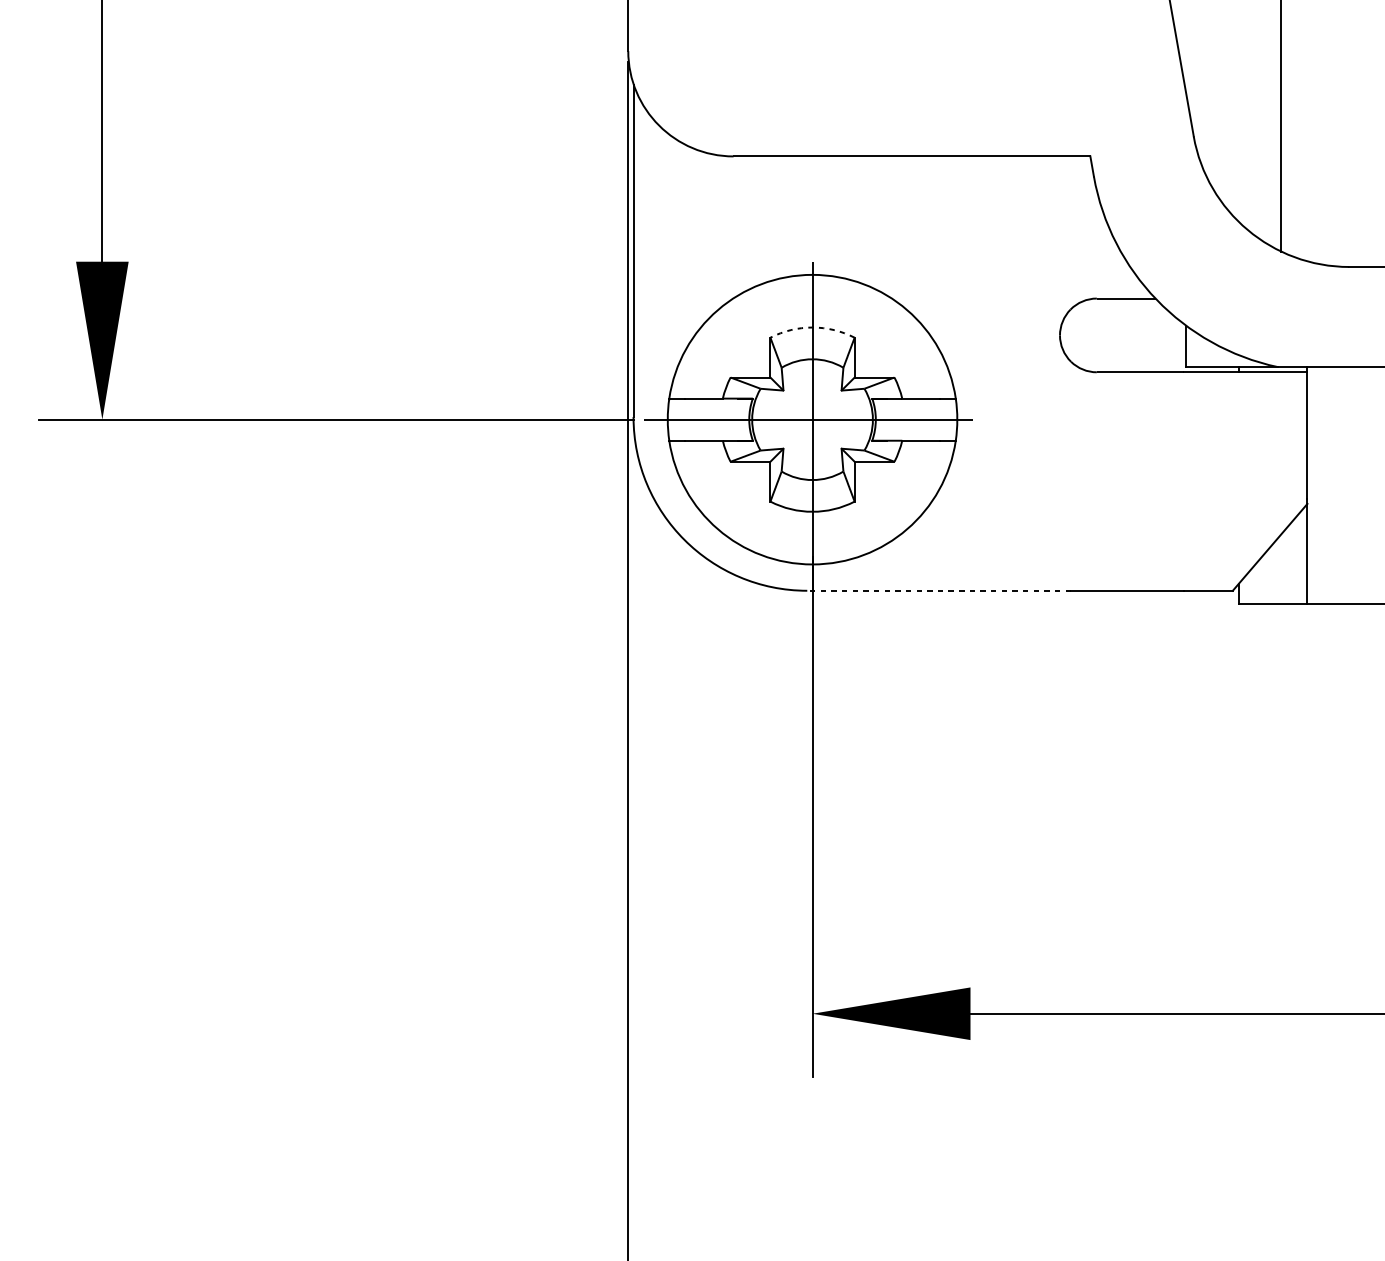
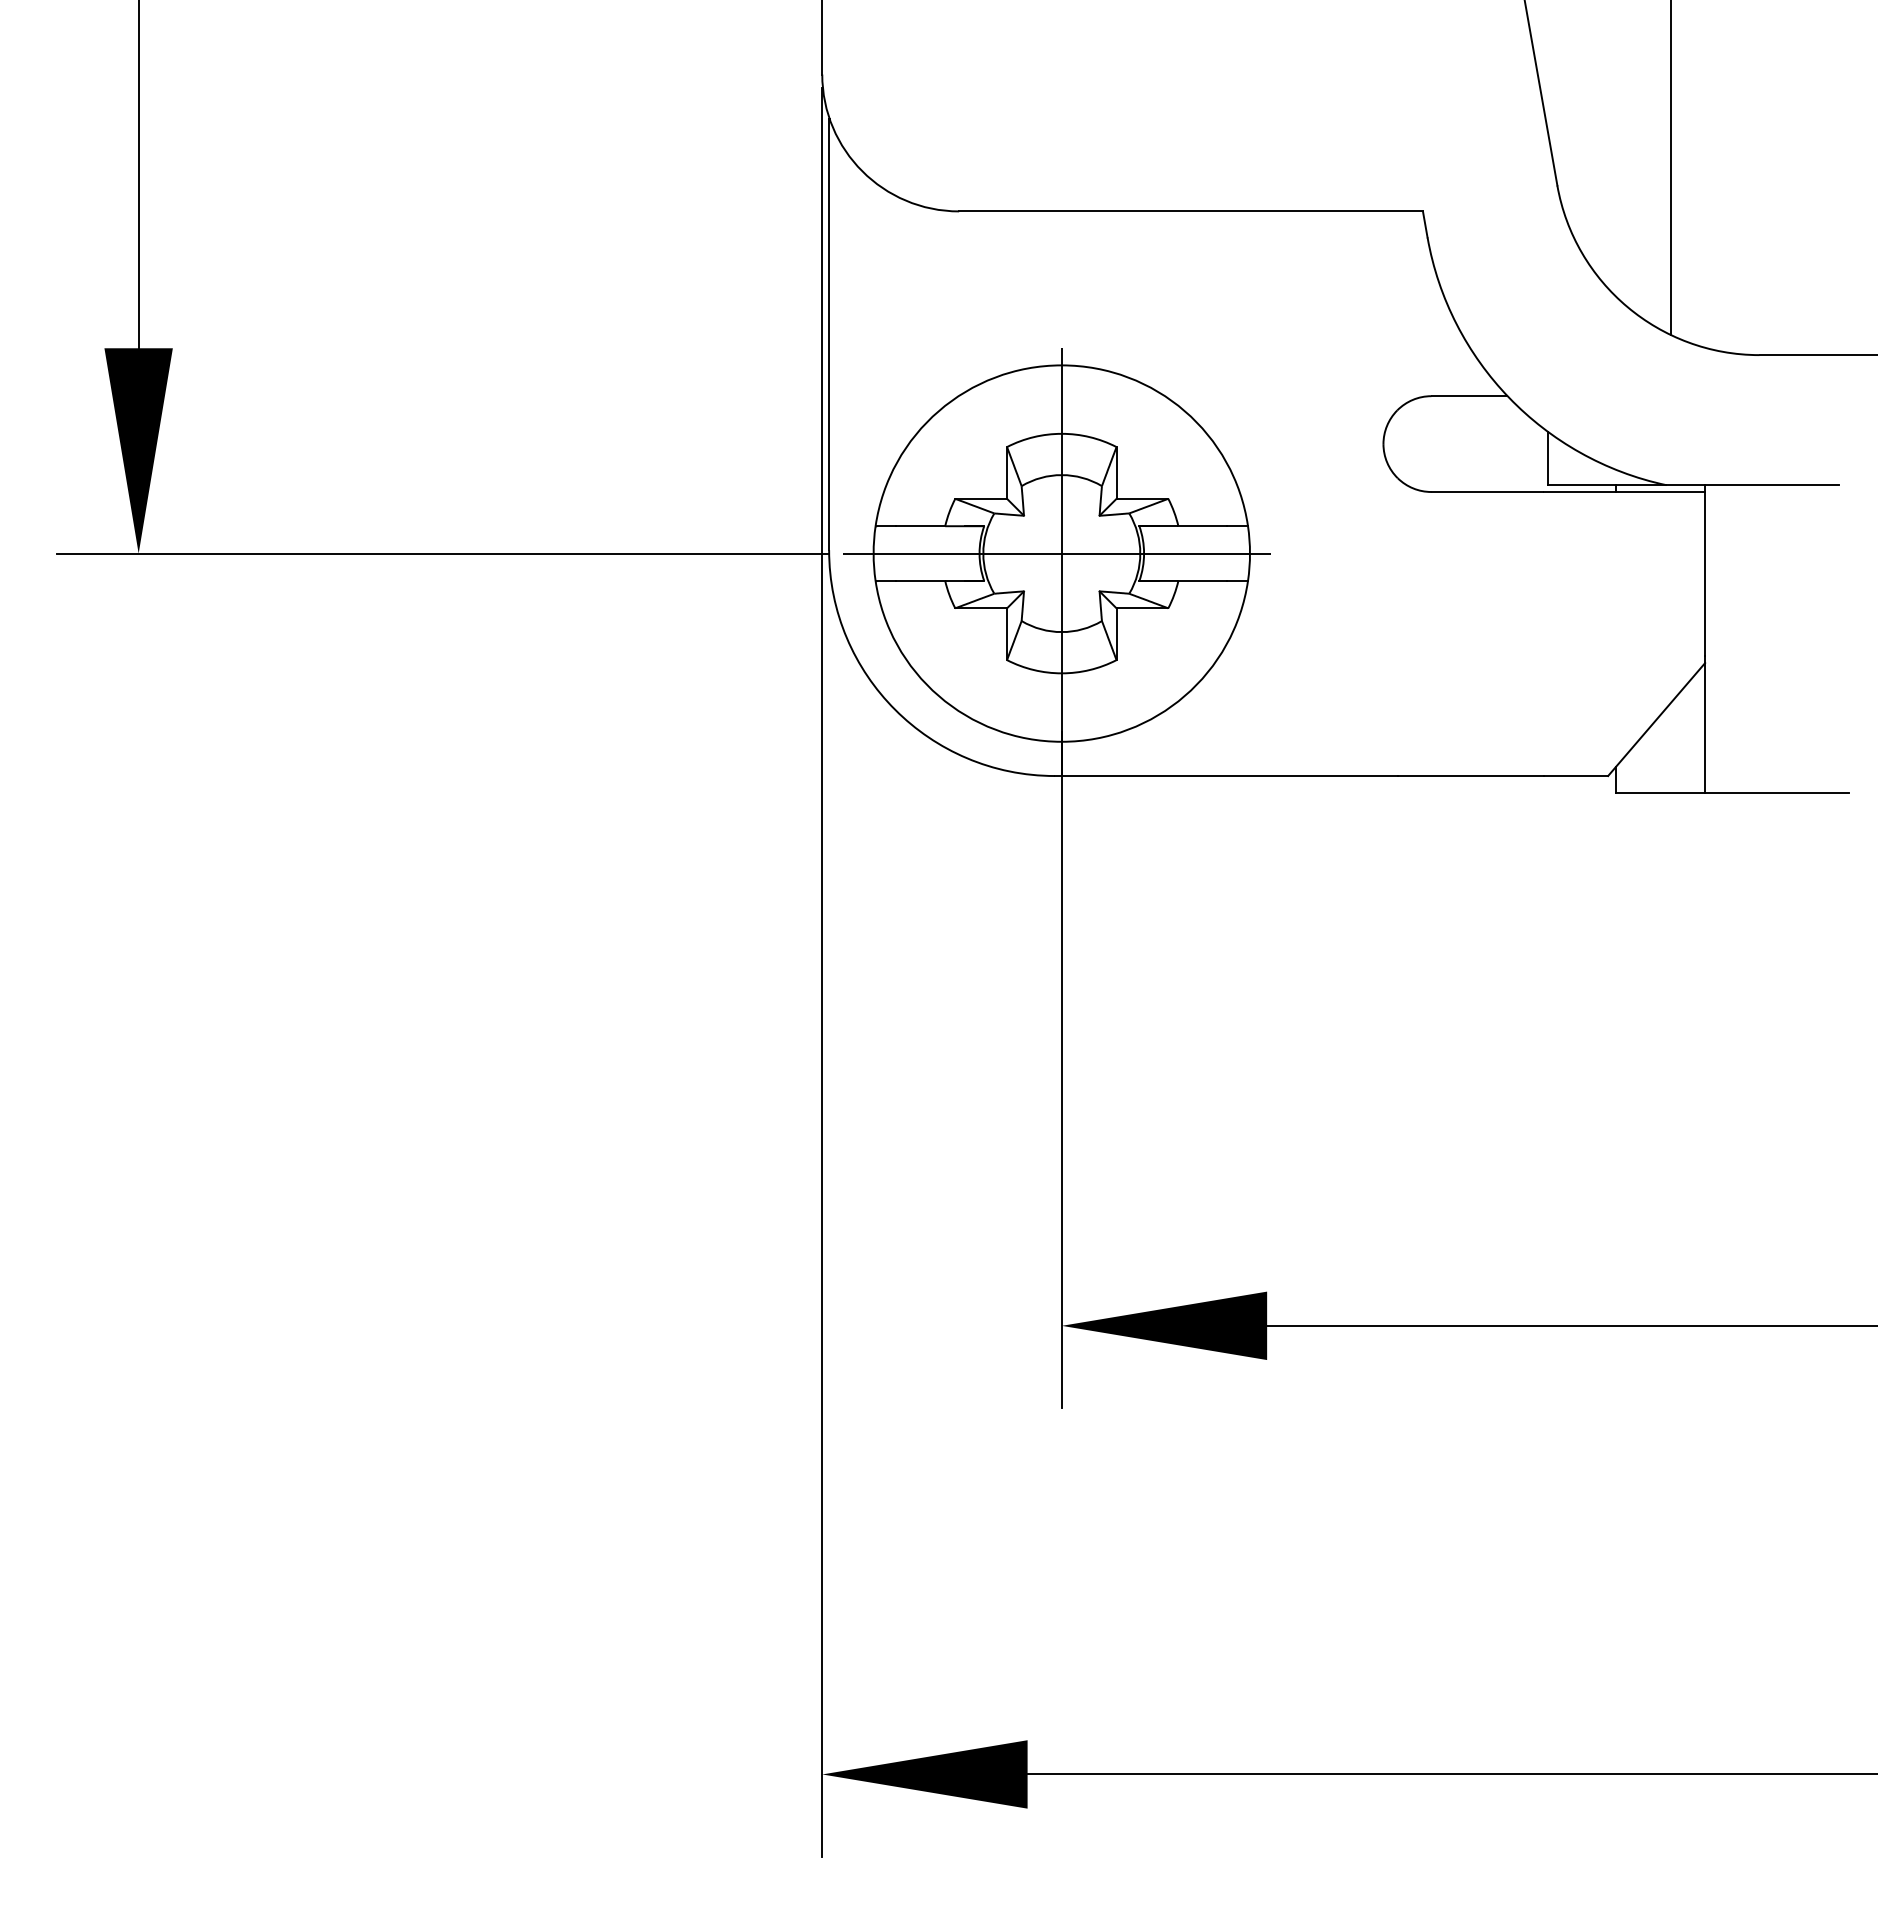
arc: (812, 327) -> (1061, 433), dashed -> solid
line: (938, 591) -> (1225, 776), dashed -> solid

